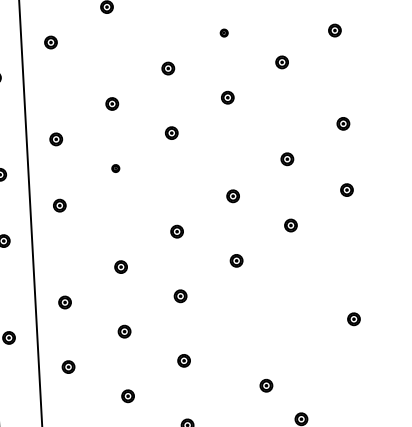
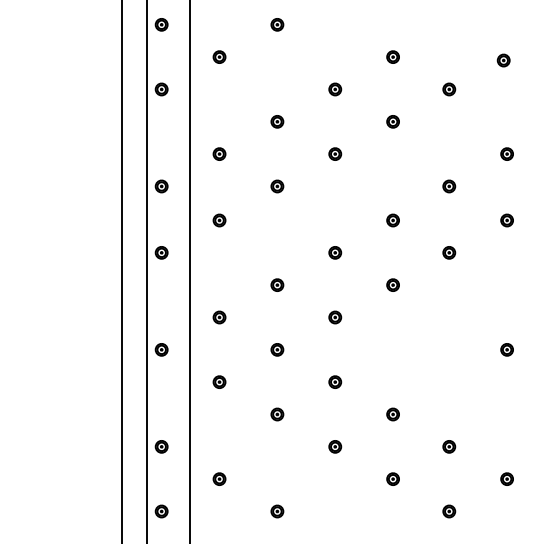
part: (223, 32) -> (392, 56), size x1.67
part: (115, 168) -> (277, 186), size x1.67
part: (265, 385) -> (392, 414), moved

